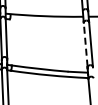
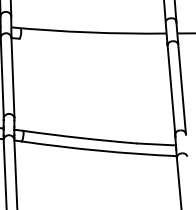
line: (85, 44) -> (171, 88), dashed -> solid

